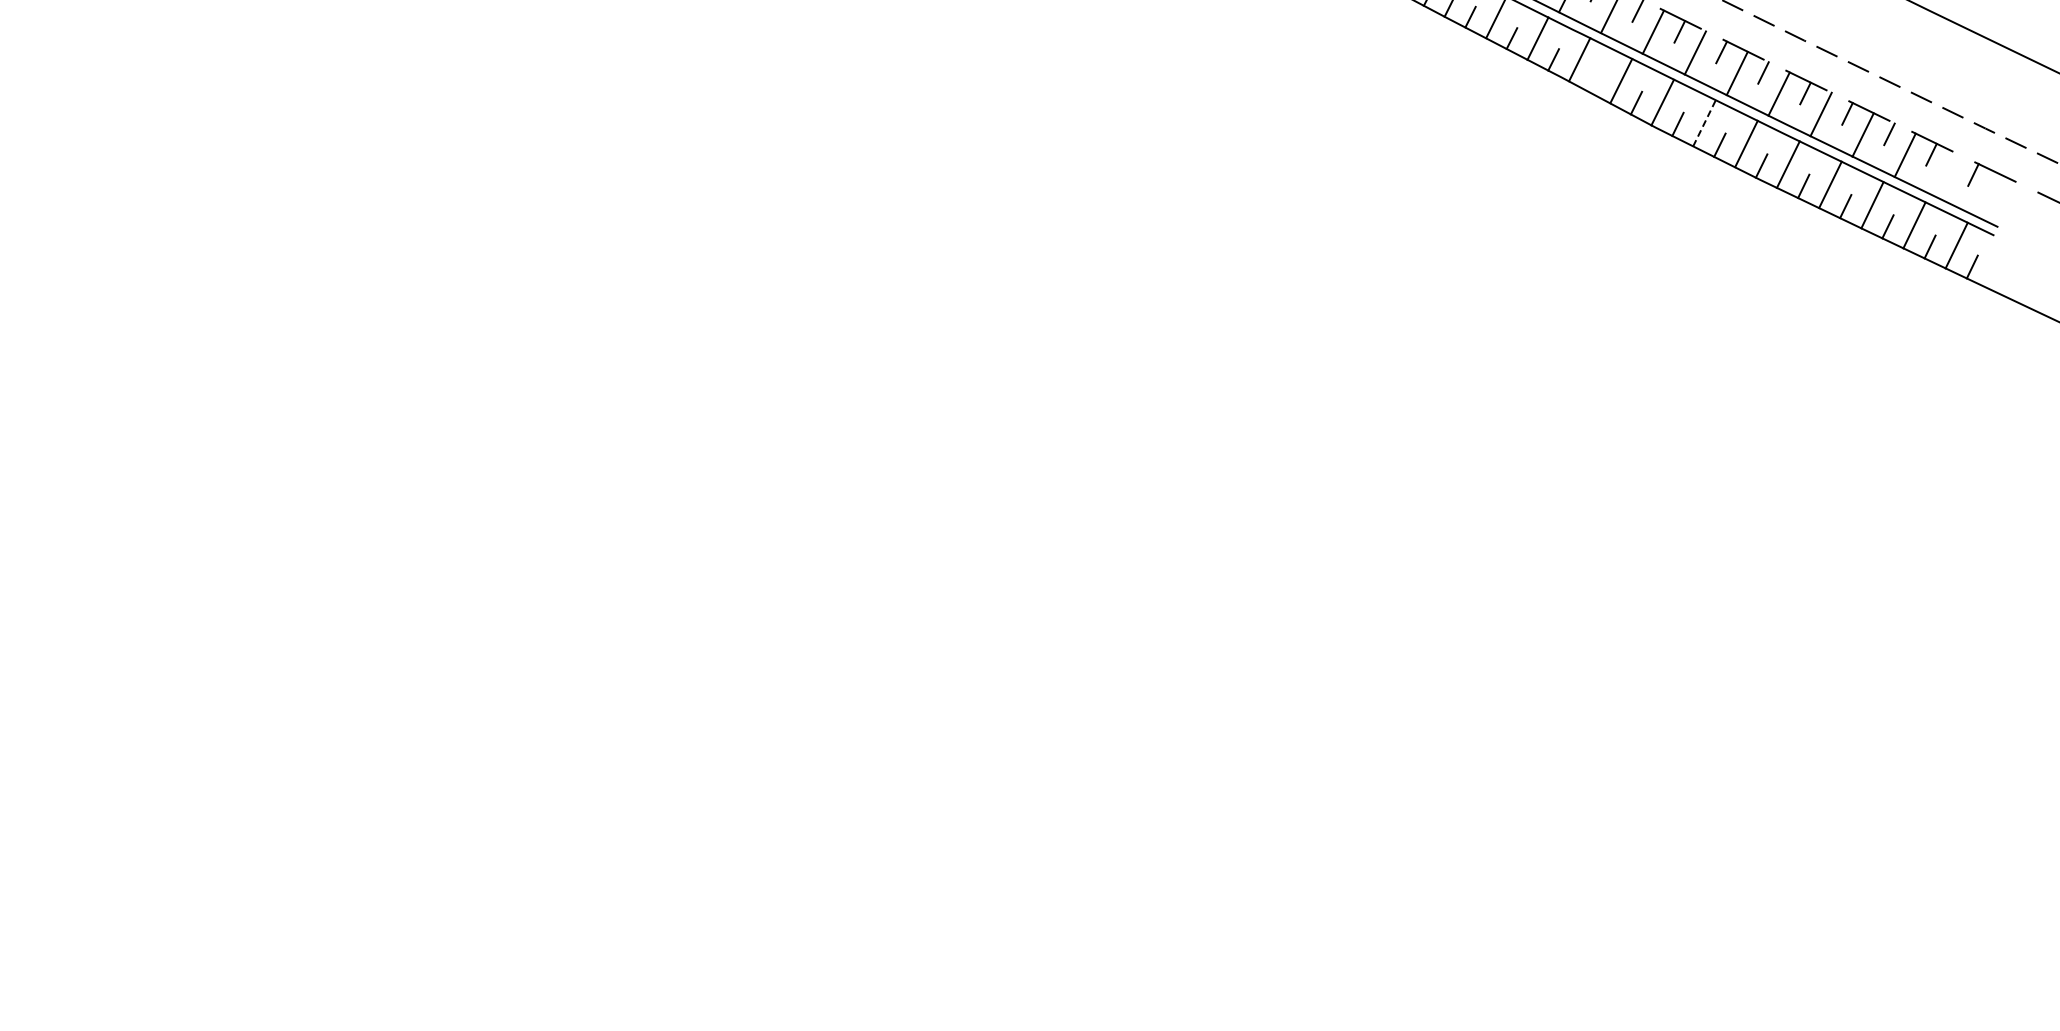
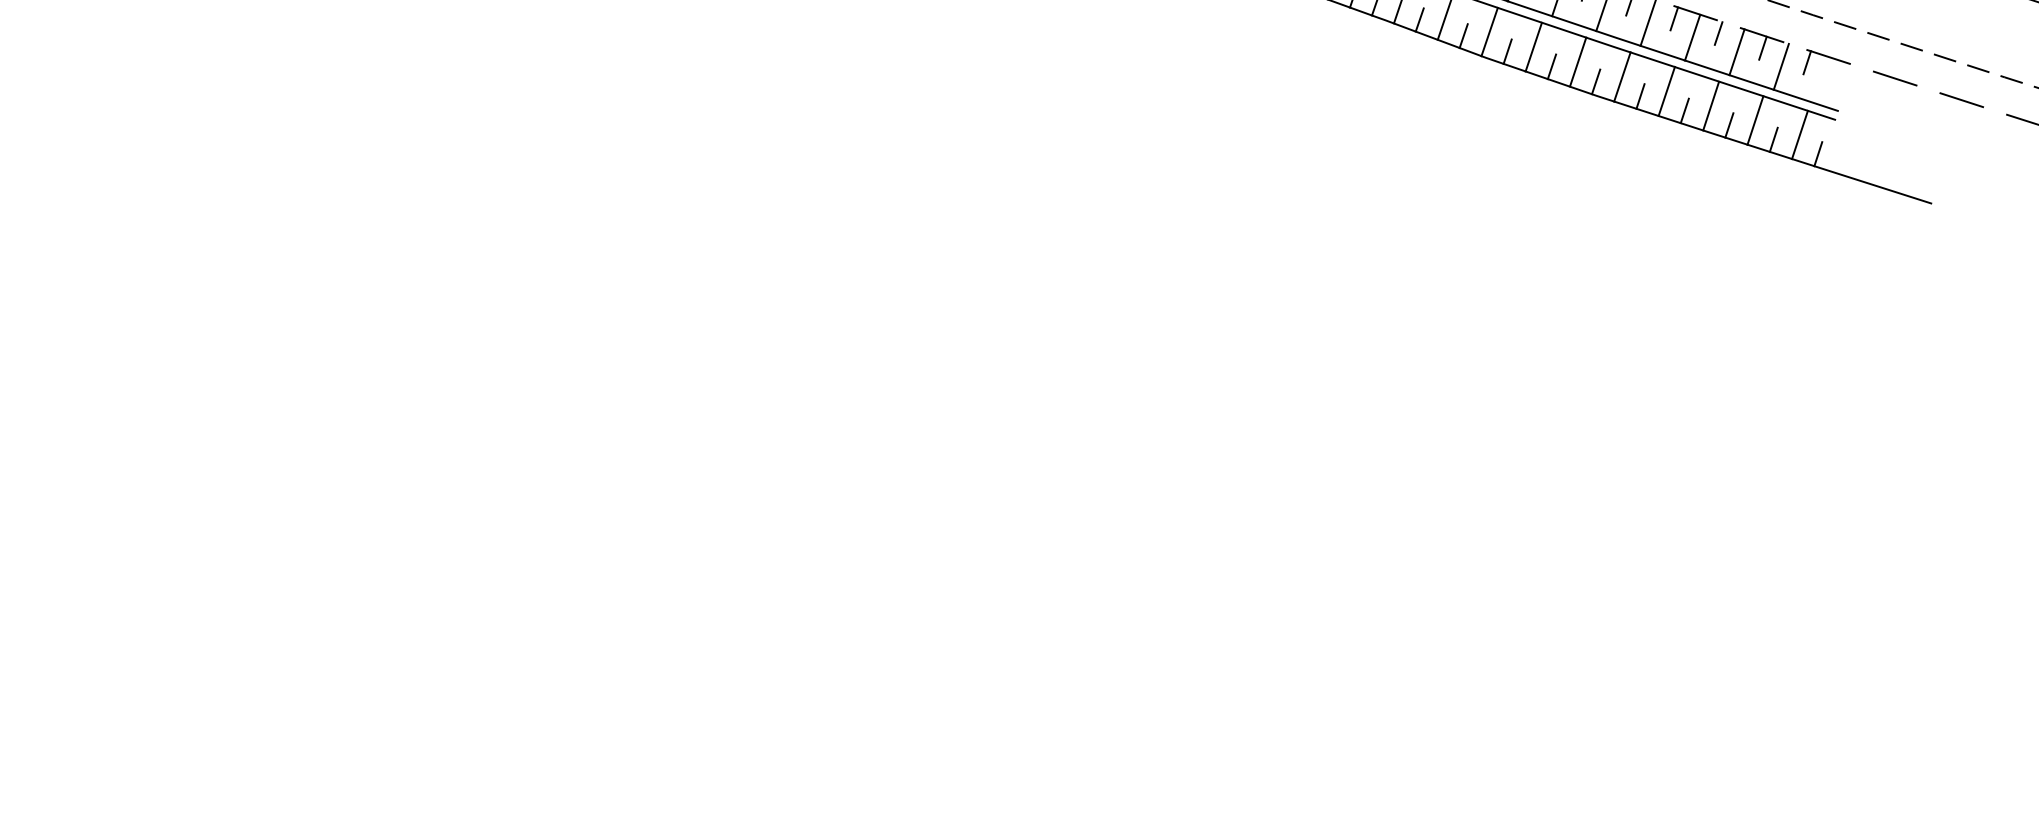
line: (1594, 81) -> (1419, 20), added
line: (1704, 123) -> (1533, 47), dashed -> solid
line: (1946, 175) -> (1780, 66), added

